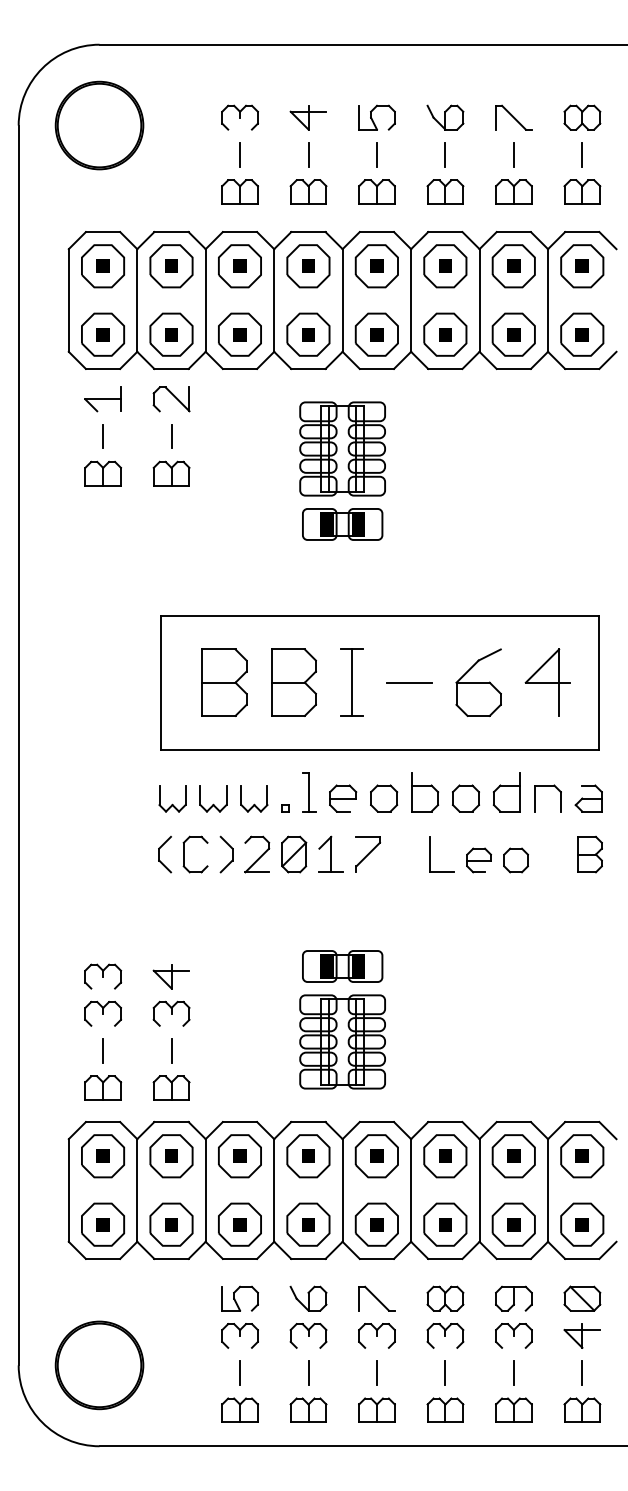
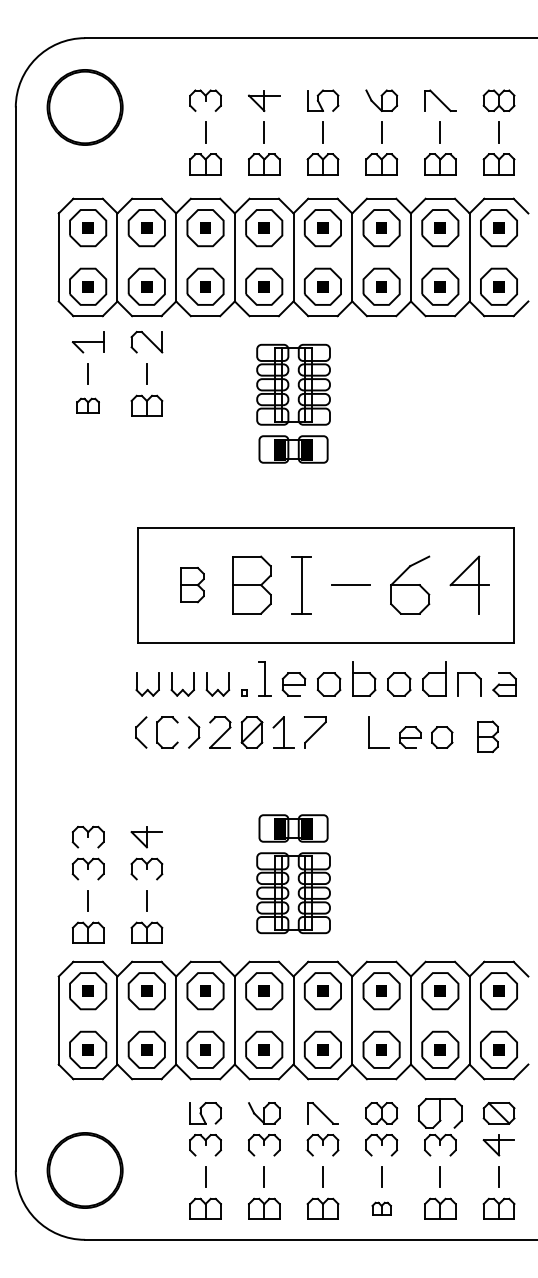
part: (102, 473) -> (87, 405), size x0.7
part: (224, 682) -> (192, 584), size x0.6
part: (589, 854) -> (487, 736), moved
part: (513, 1298) -> (440, 1113), size x1.4
part: (445, 1409) -> (381, 1208), size x0.6

